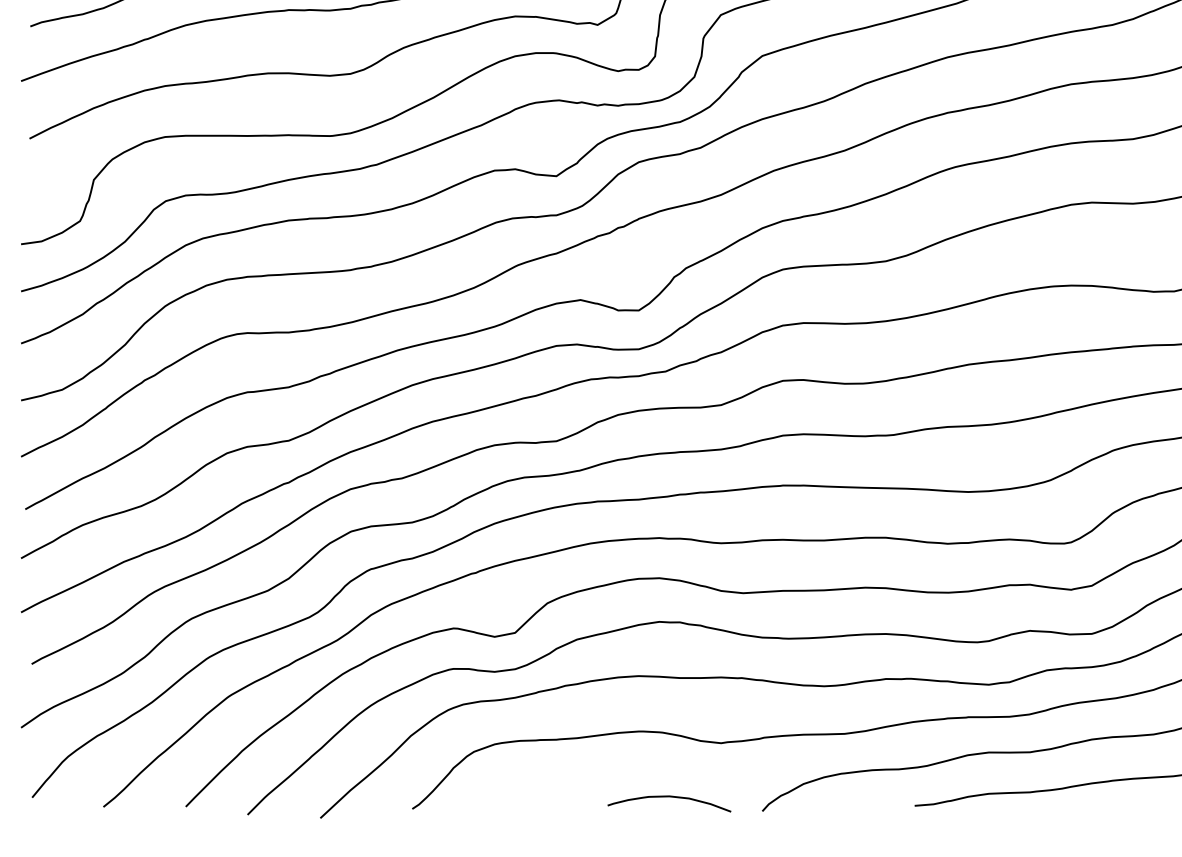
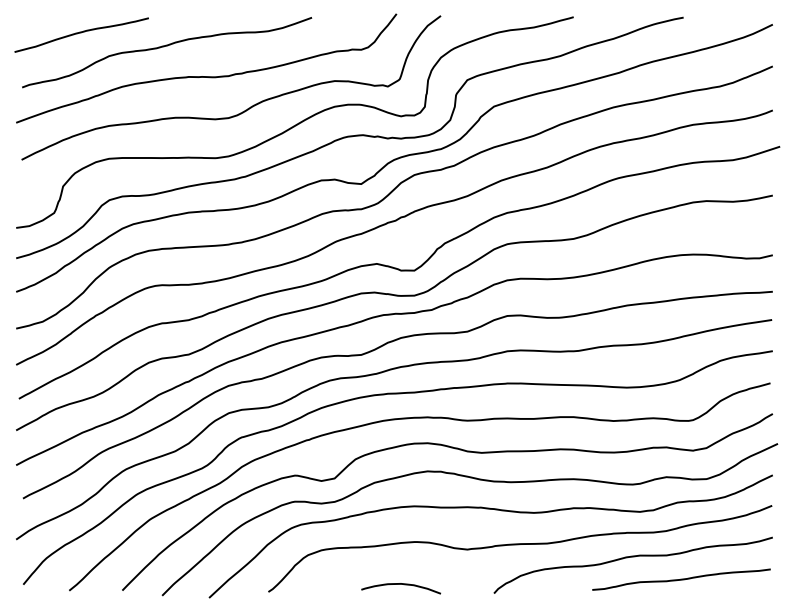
curve: (668, 797) -> (400, 584), moved

